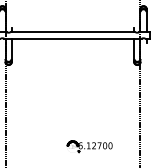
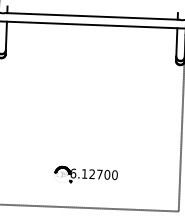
part: (89, 146) -> (85, 174), moved

